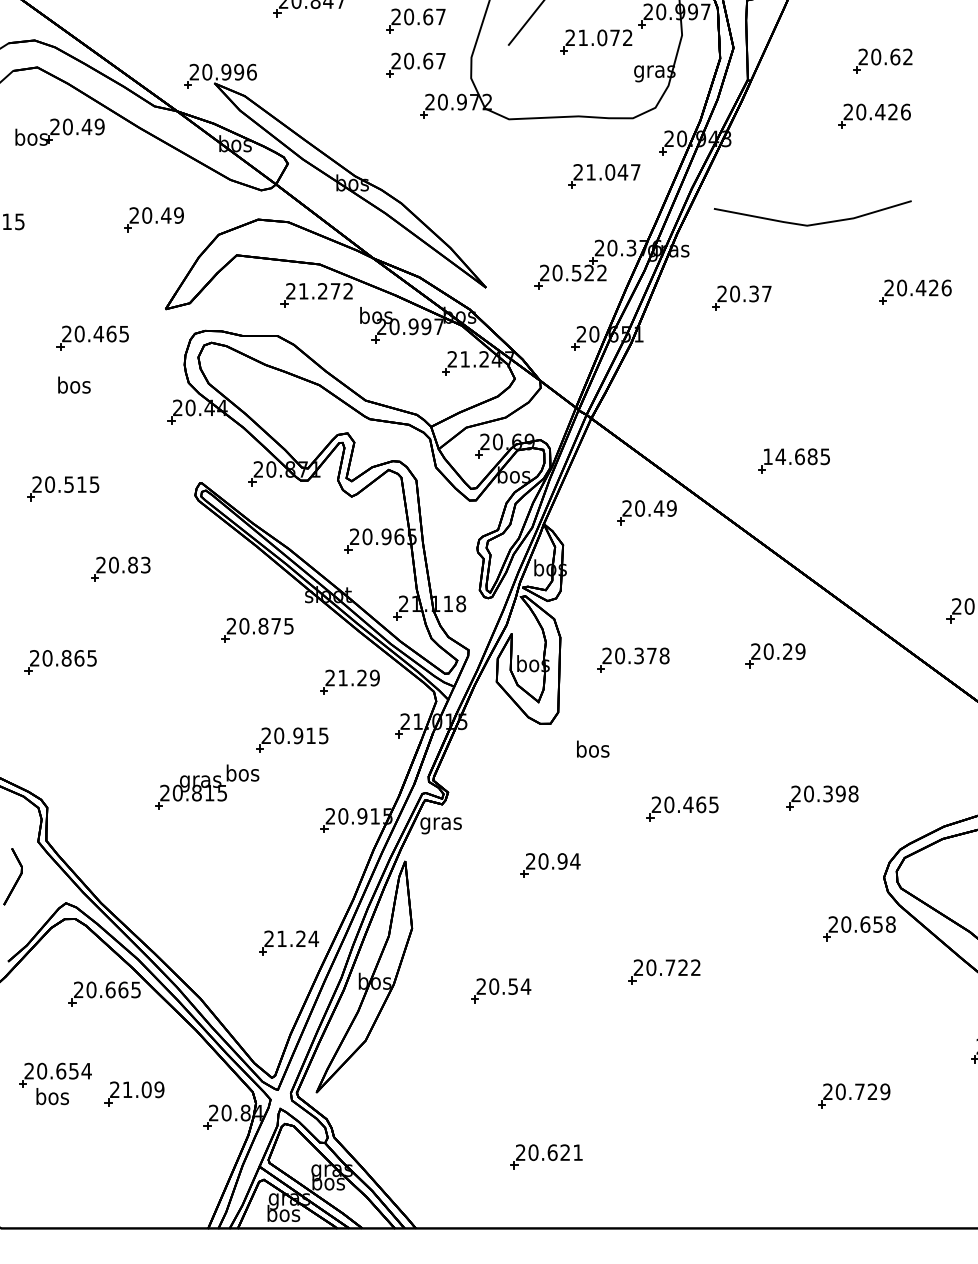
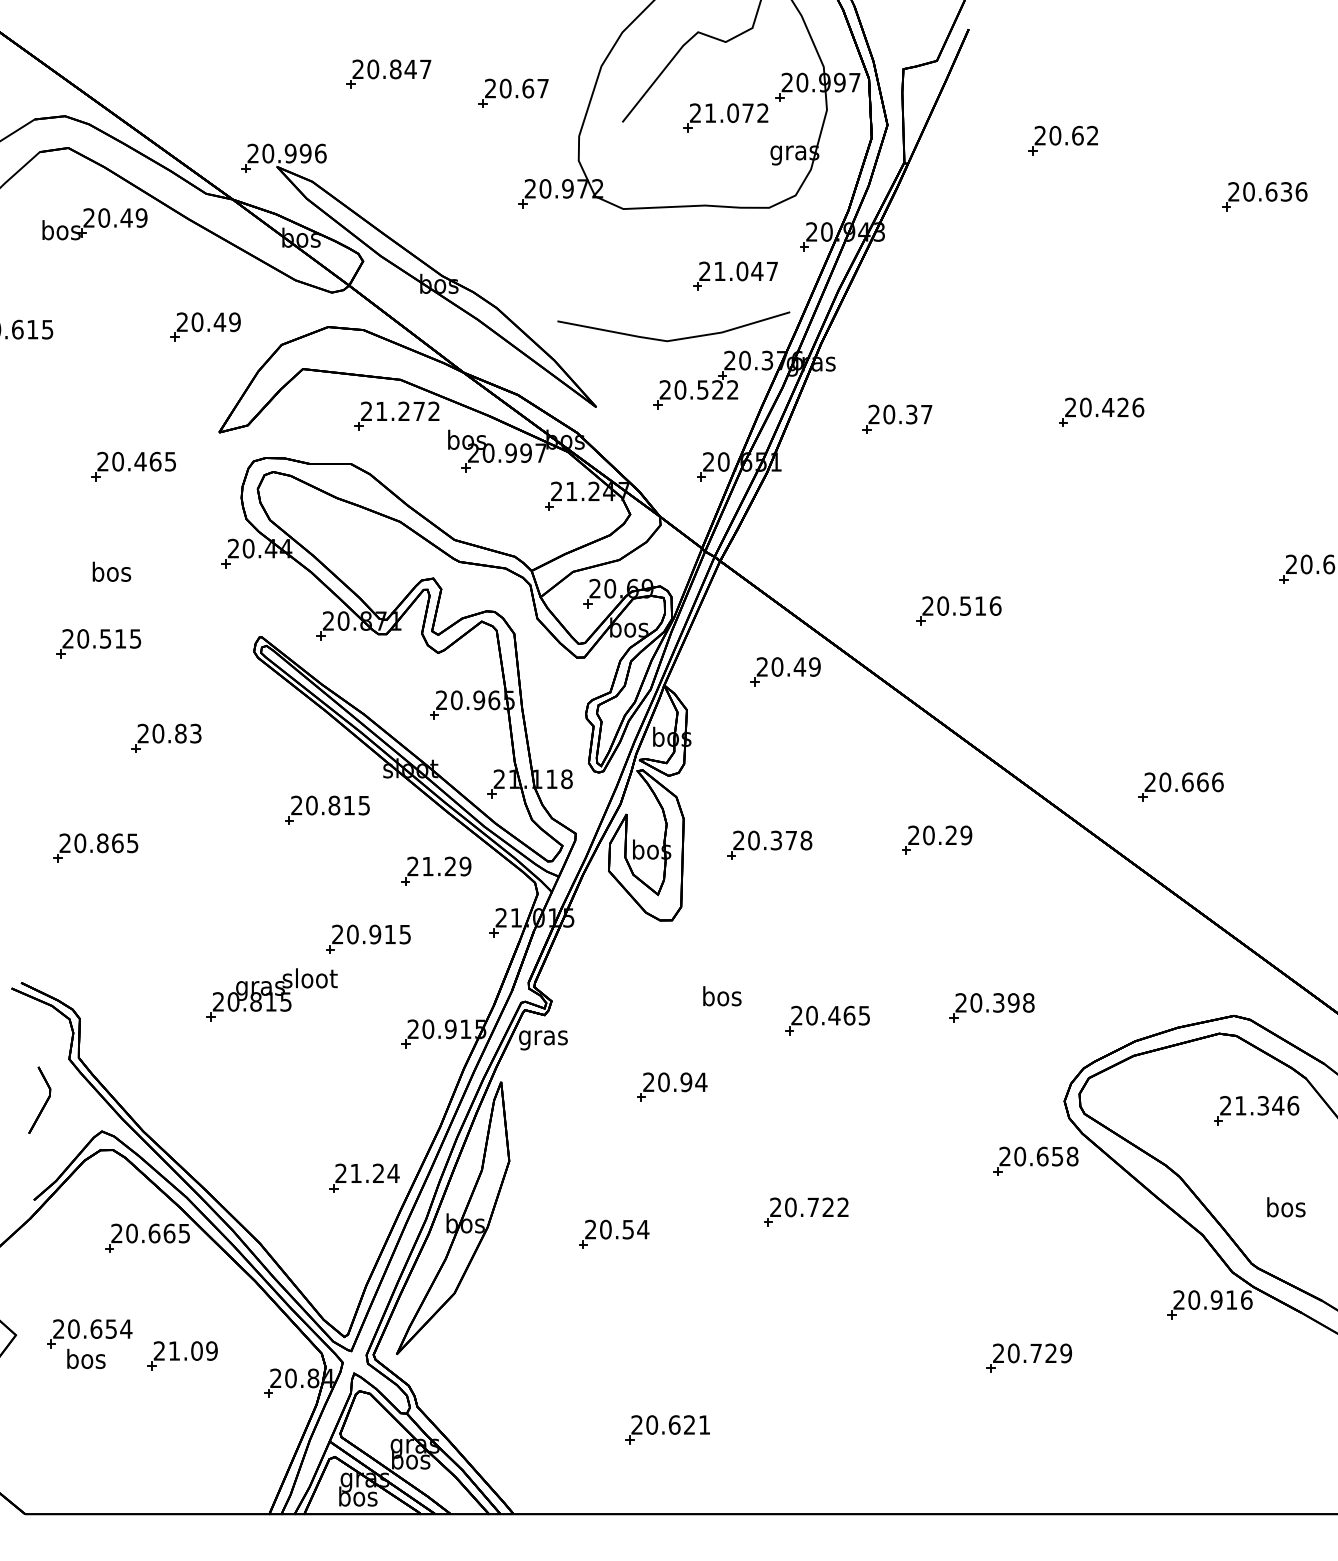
part: (415, 64) -> (513, 144), removed
part: (874, 115) -> (1053, 204), removed
line: (815, 223) -> (676, 338), moved
text: (74, 384) -> (111, 571), moved
text: (796, 456) -> (961, 605), 14.685 -> 20.516
text: (275, 626) -> (348, 805), 20.875 -> 20.815
text: (593, 749) -> (722, 996), moved
text: (242, 773) -> (309, 978), bos -> sloot

